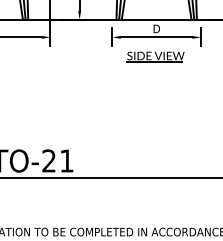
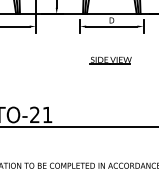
part: (155, 56) -> (110, 60), moved

